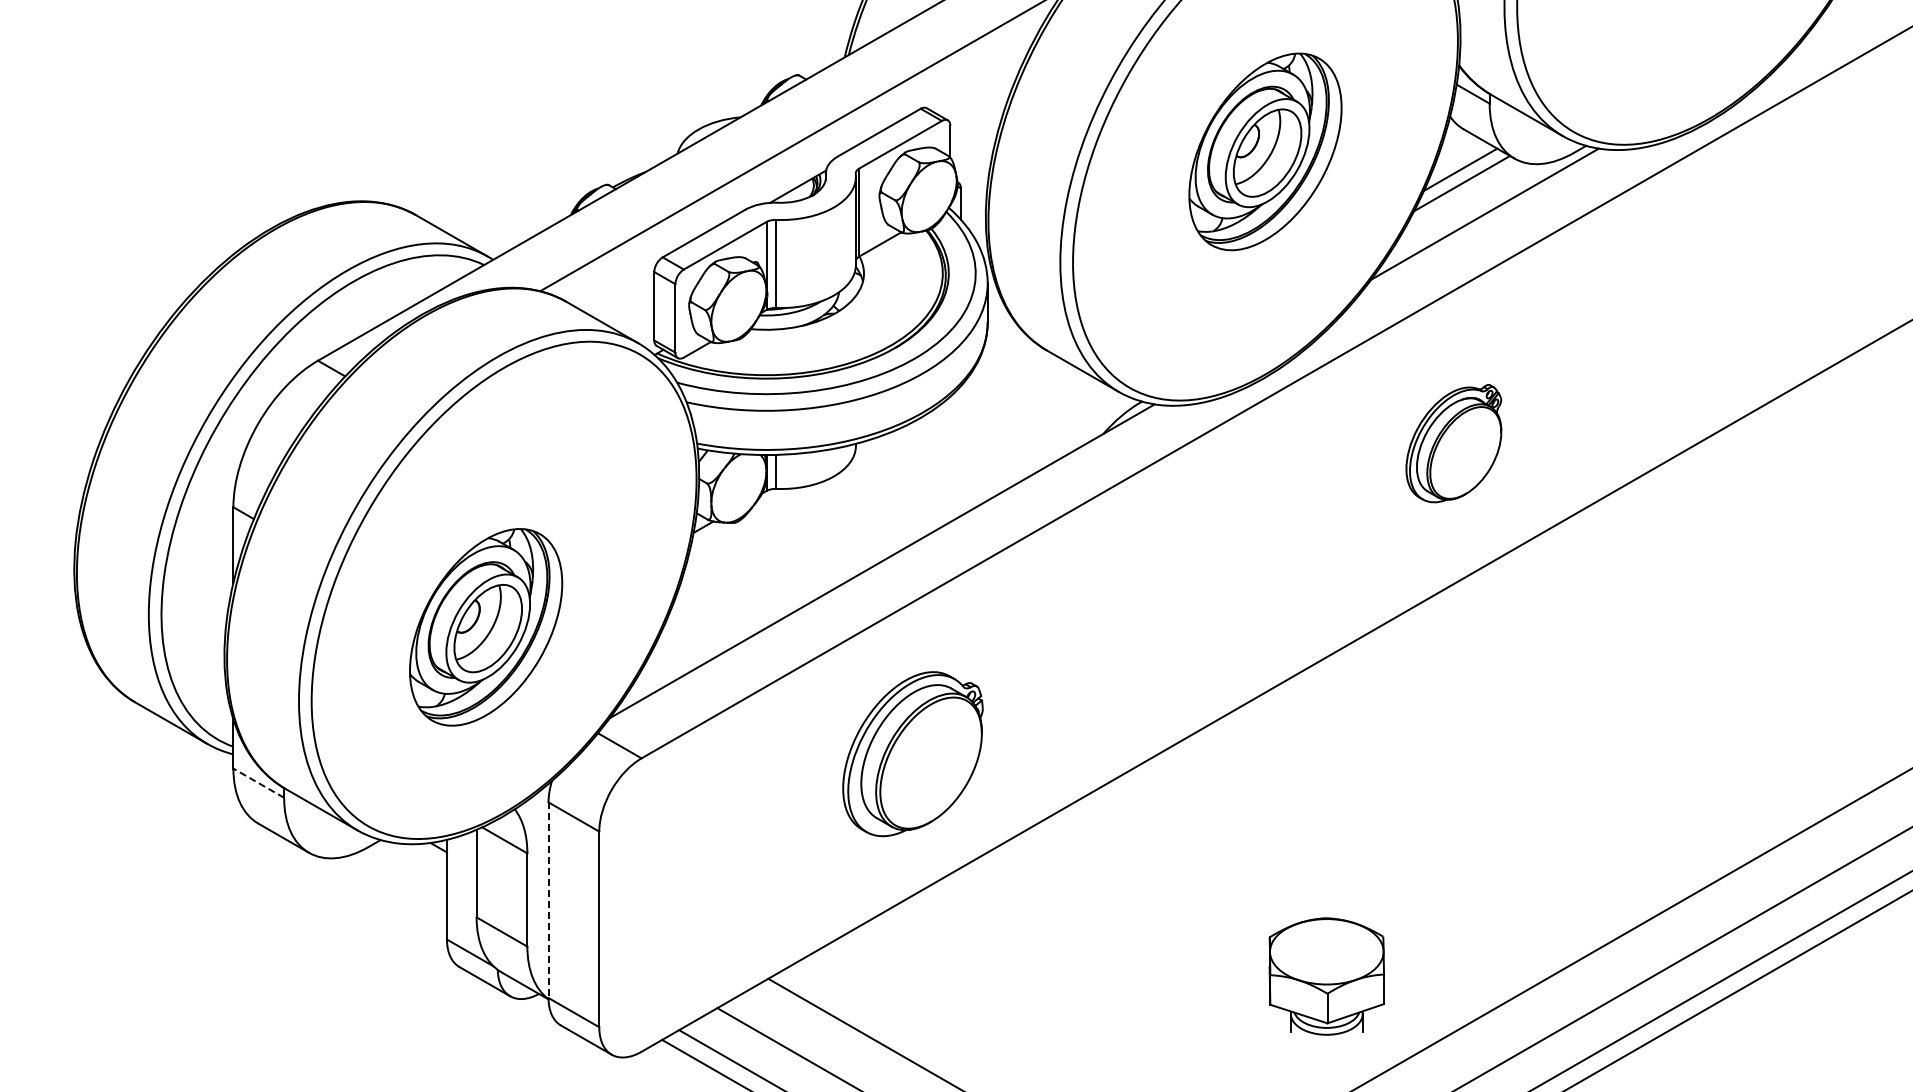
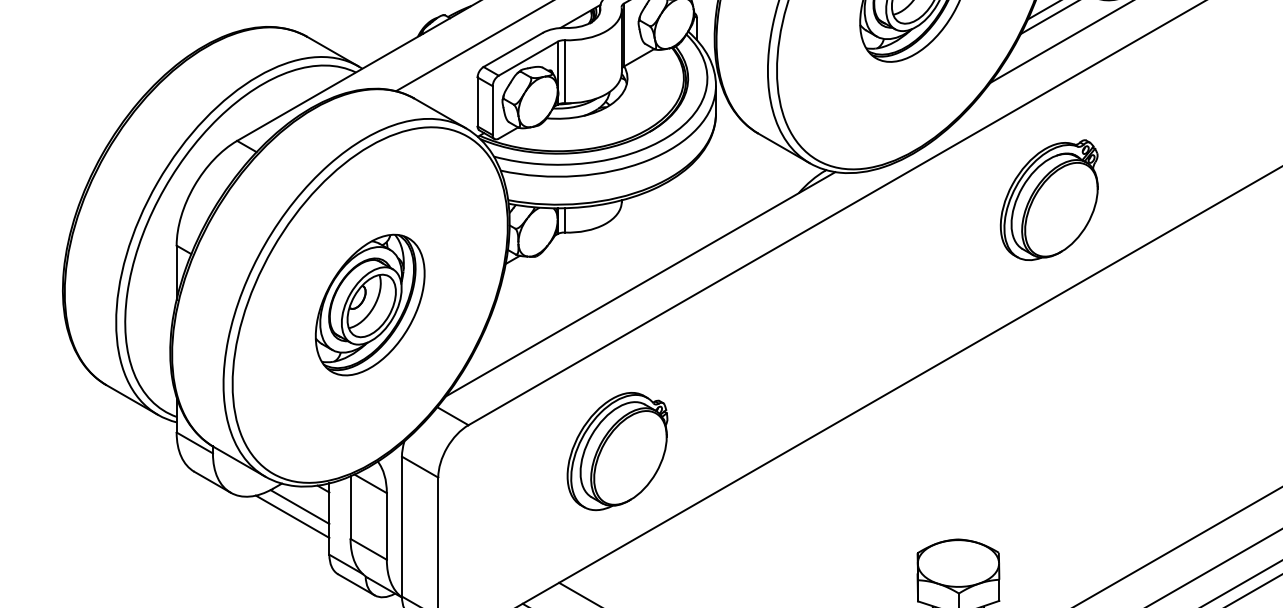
part: (1453, 443) -> (1049, 200), size x1.43
part: (486, 627) -> (370, 305), moved
part: (912, 754) -> (617, 451), moved
line: (258, 782) -> (194, 442), dashed -> solid
line: (405, 872) -> (299, 506), added
line: (395, 886) -> (292, 516), added
line: (548, 900) -> (401, 526), dashed -> solid

